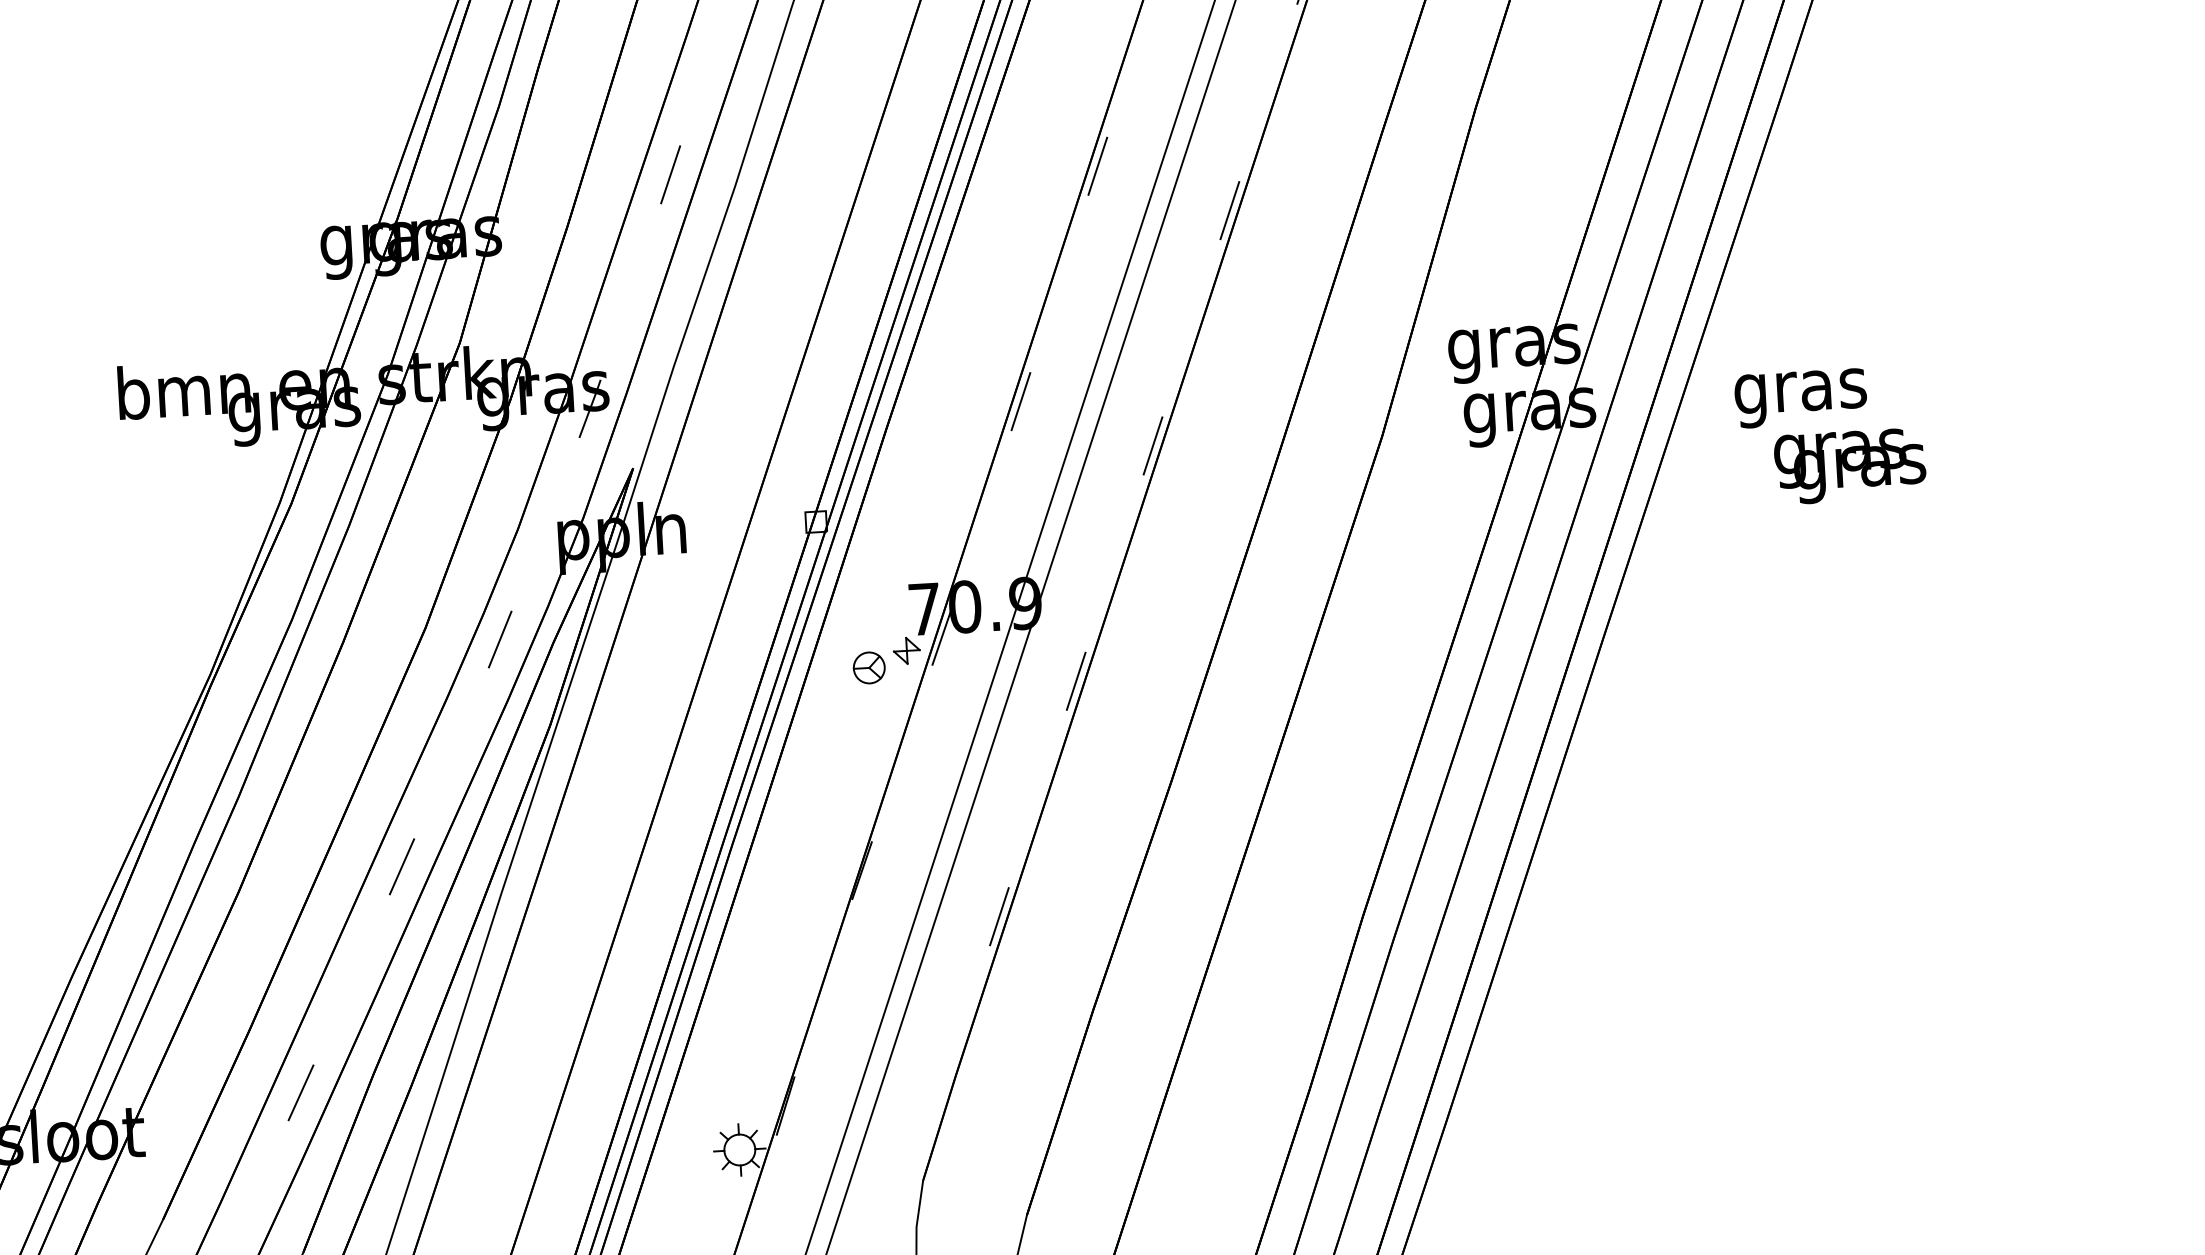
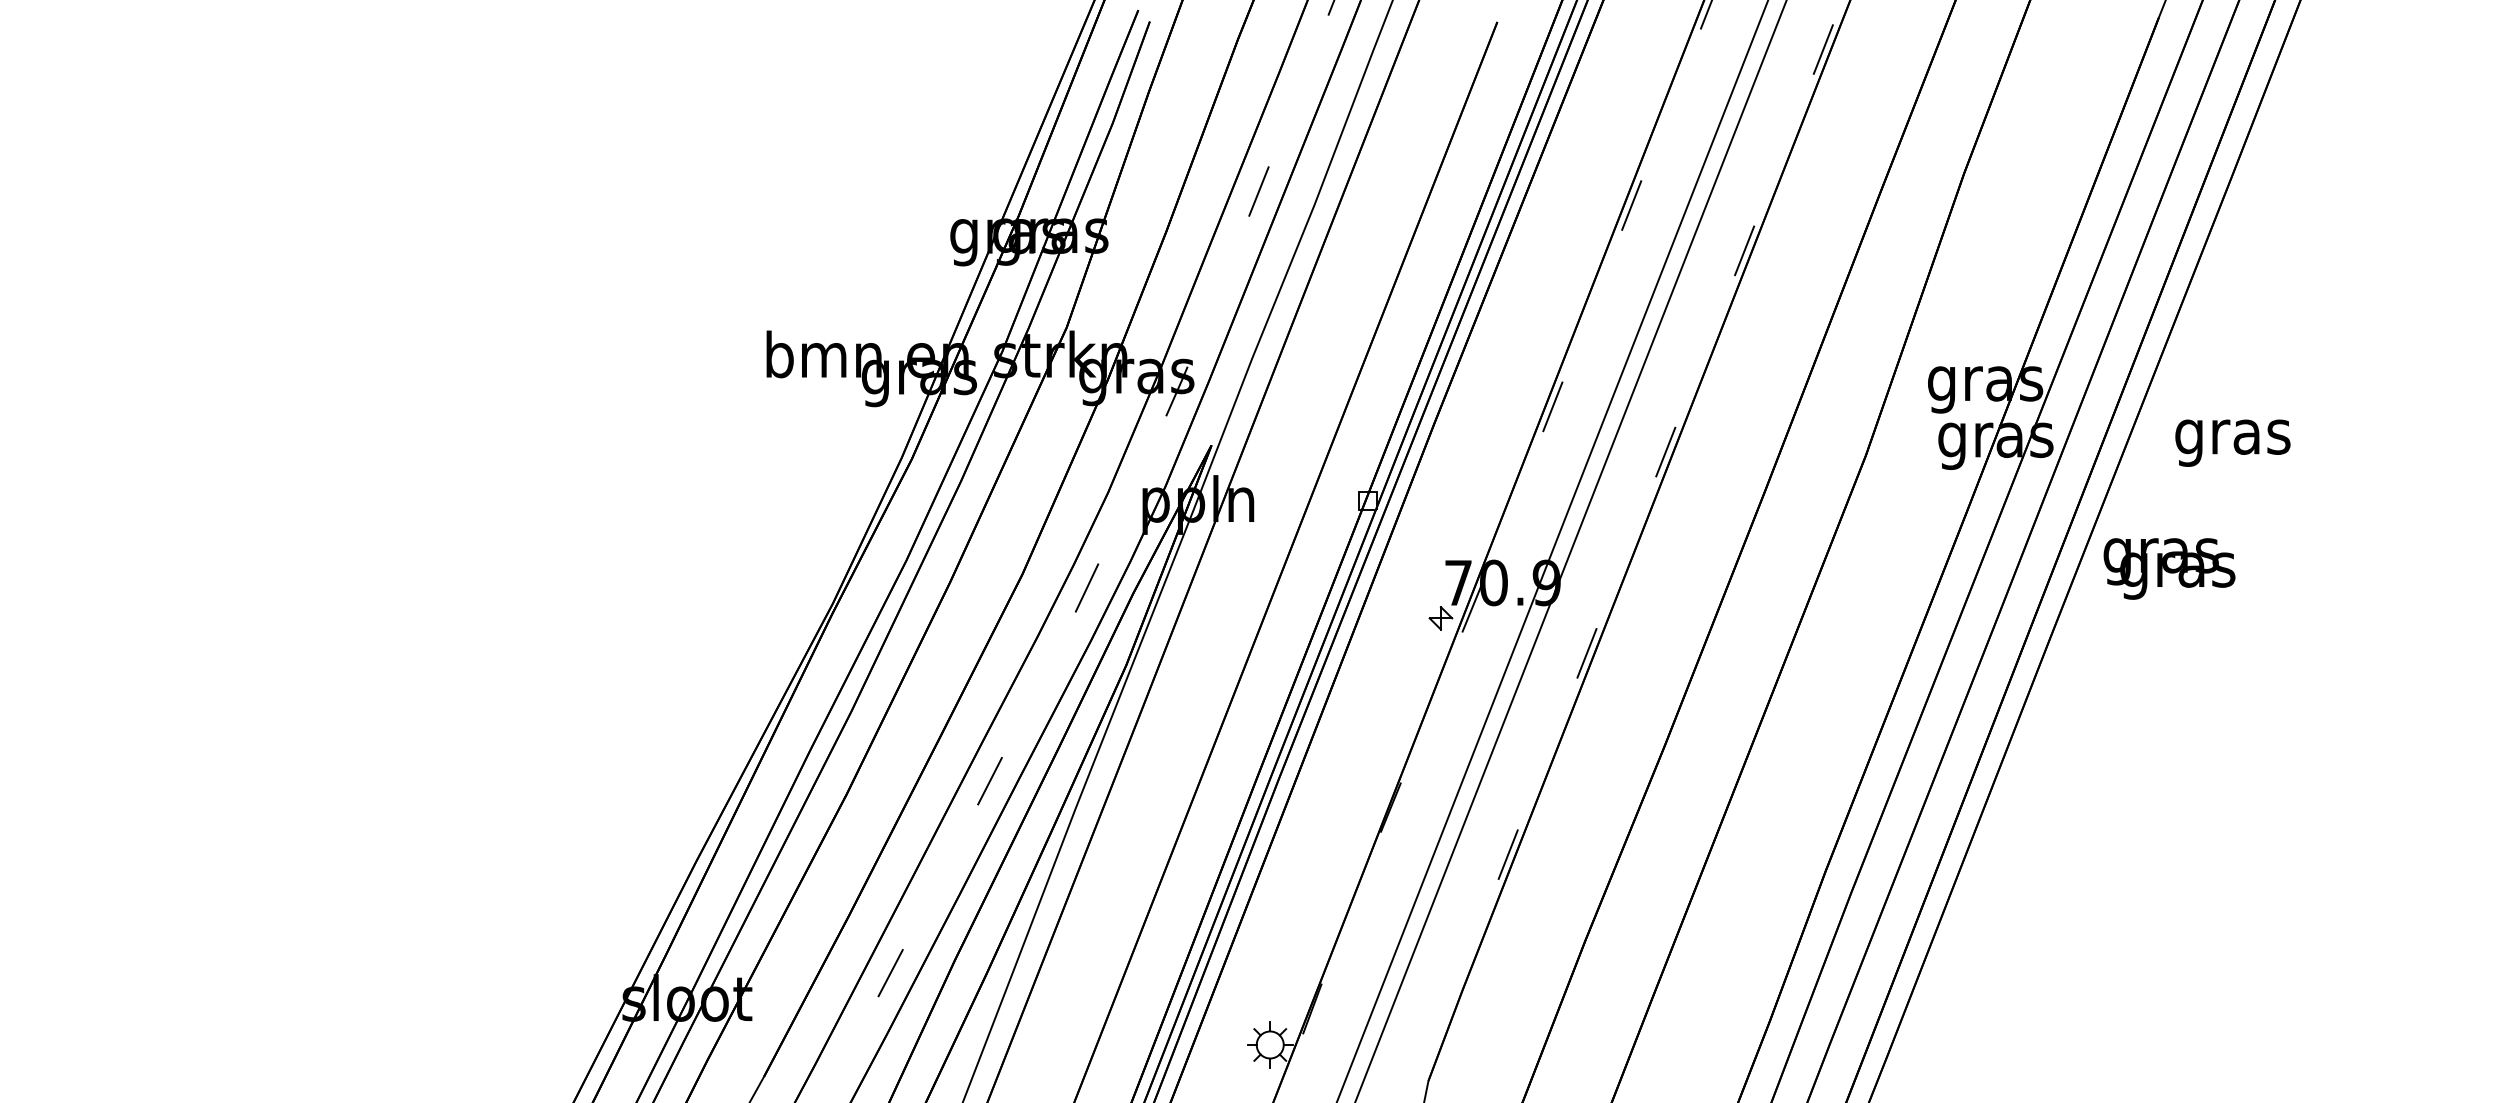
text: (1850, 465) -> (2169, 568), moved
part: (868, 667) -> (1406, 630), removed

